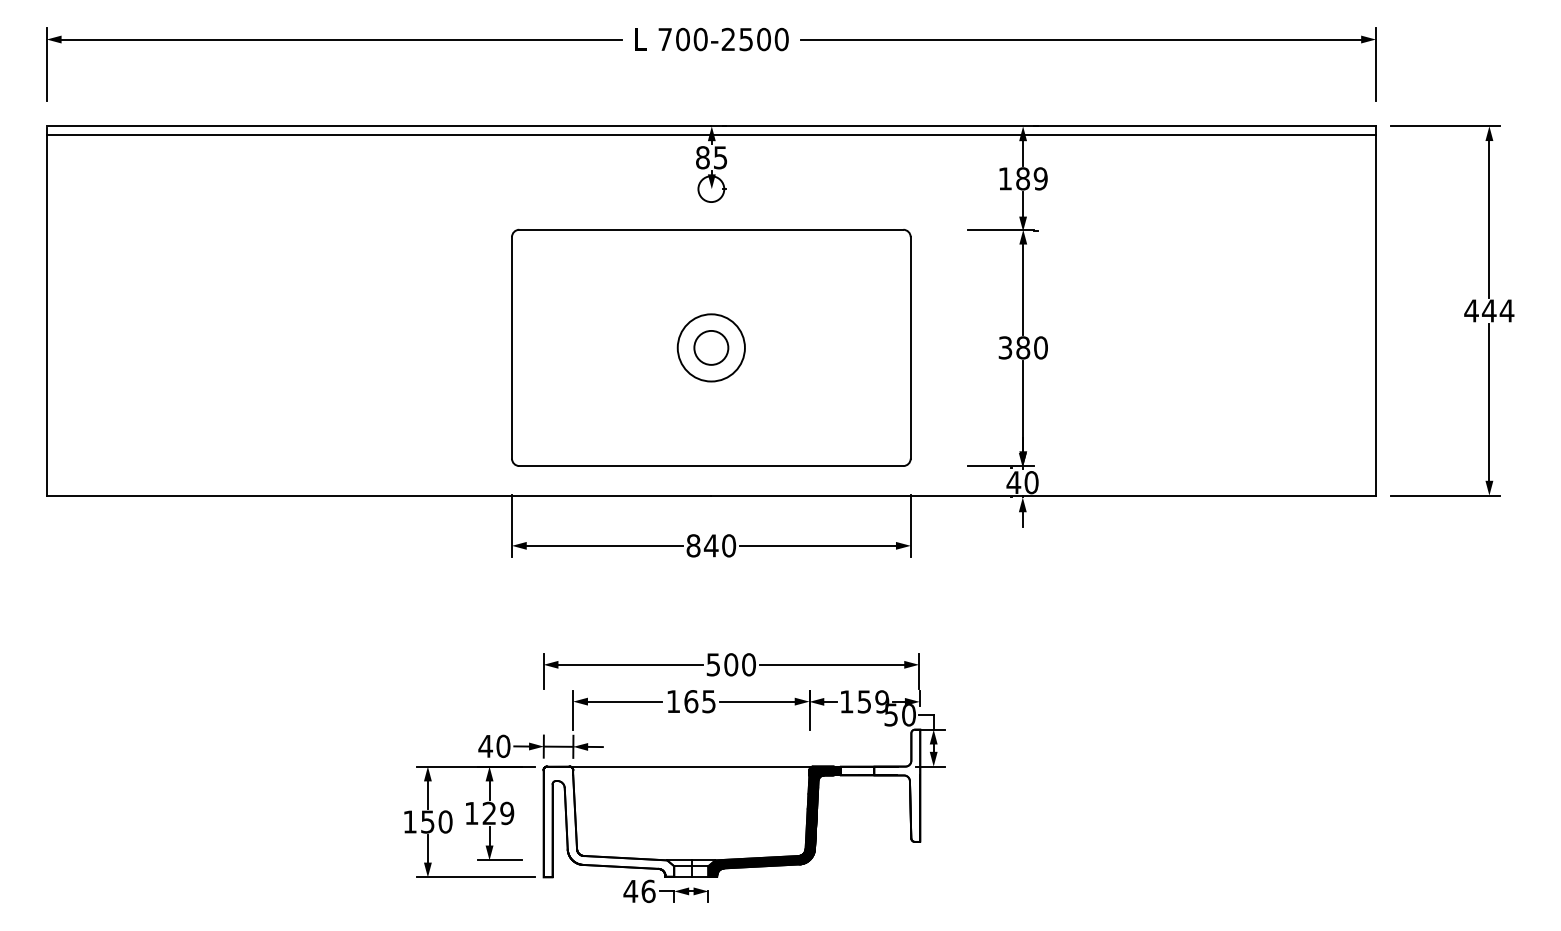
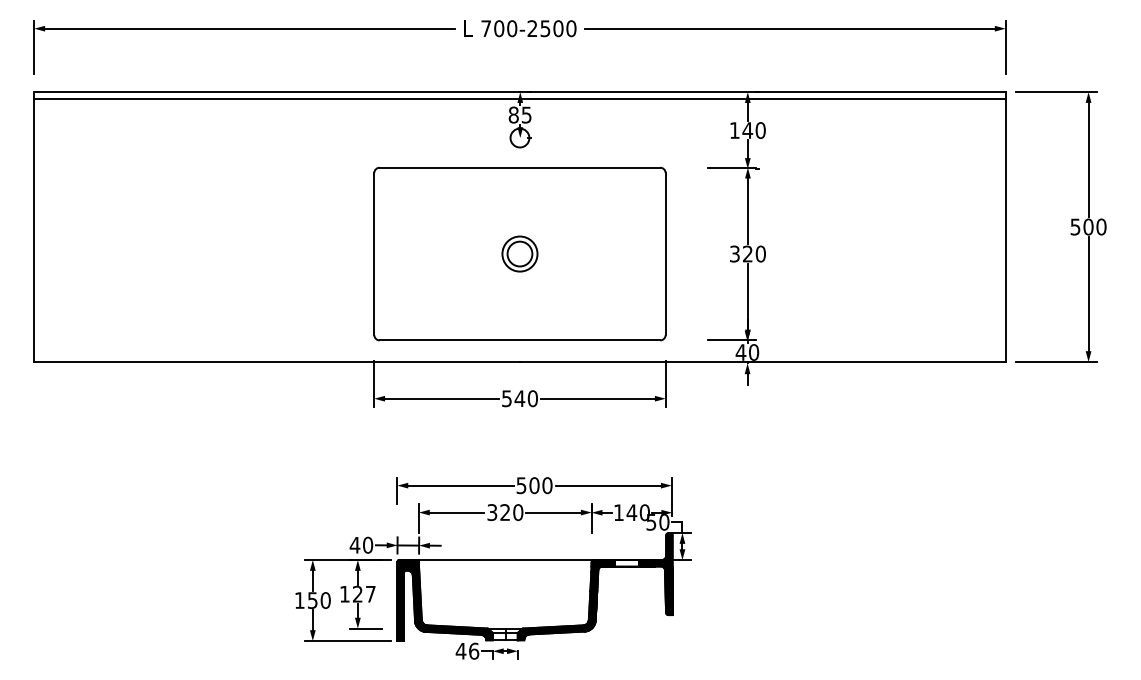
text: (1031, 178) -> (753, 130), 189 -> 140
text: (1489, 310) -> (1088, 226), 444 -> 500
circle: (711, 347) -> (520, 253), size x0.71
text: (1023, 347) -> (748, 253), 380 -> 320
text: (693, 545) -> (506, 398), 840 -> 540
text: (691, 701) -> (505, 512), 165 -> 320
text: (873, 701) -> (638, 512), 159 -> 140
fill: (897, 785) -> (656, 573), added
text: (507, 813) -> (370, 594), 129 -> 127
fill: (608, 821) -> (444, 600), added

